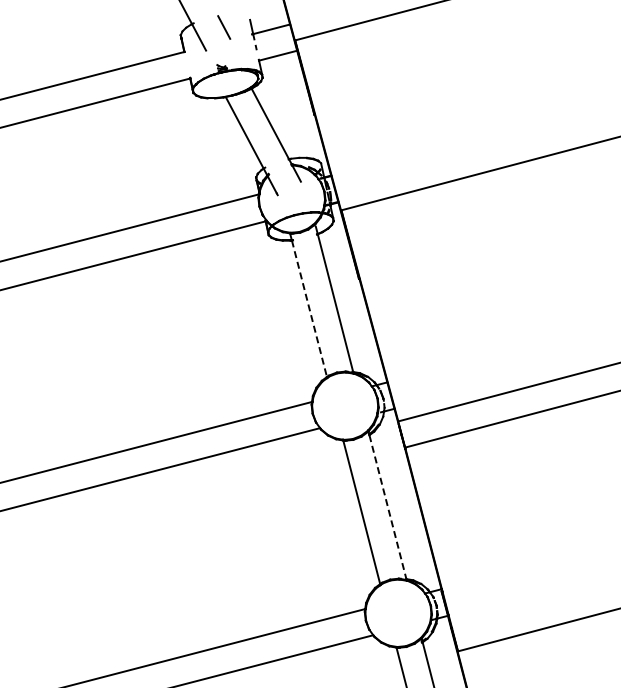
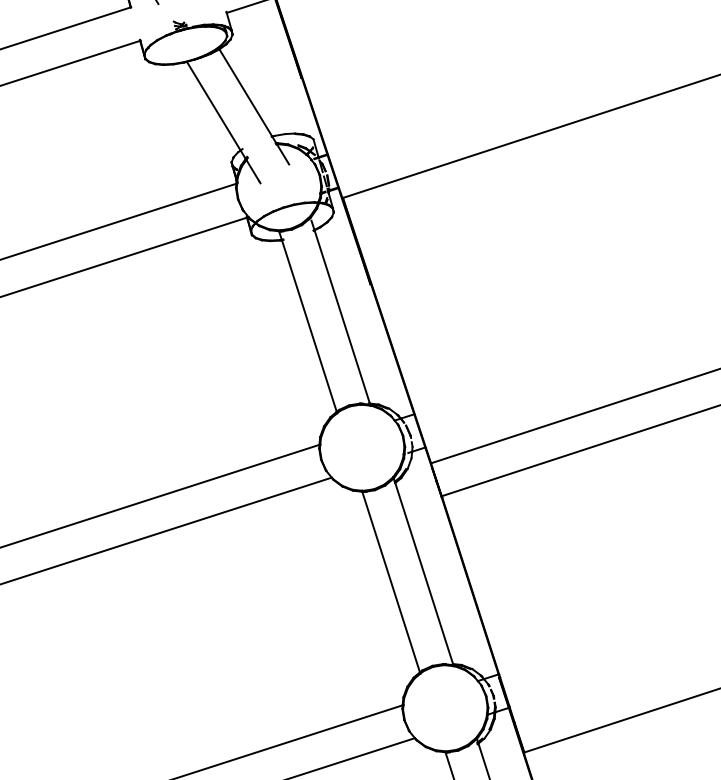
line: (309, 309) -> (309, 326), dashed -> solid
line: (388, 507) -> (424, 573), dashed -> solid

